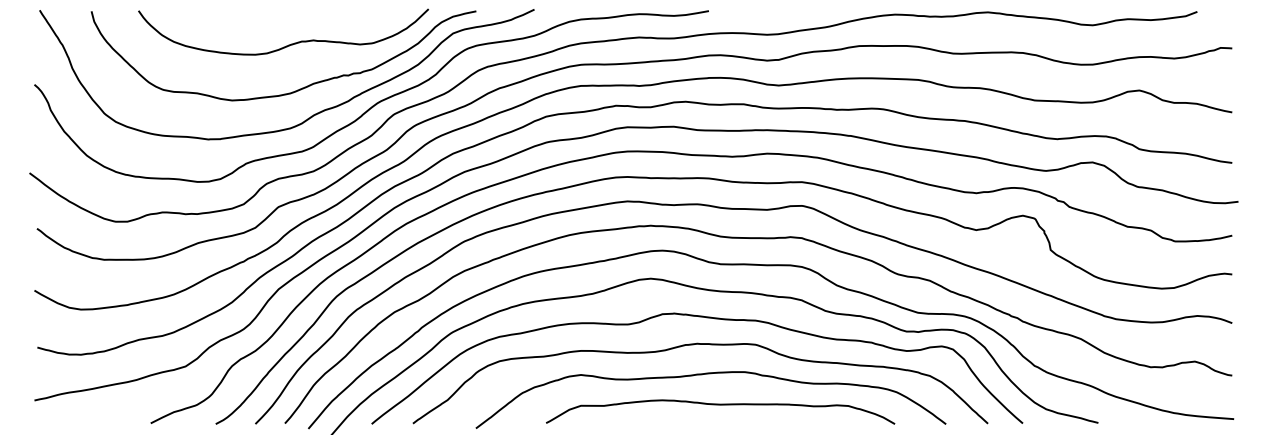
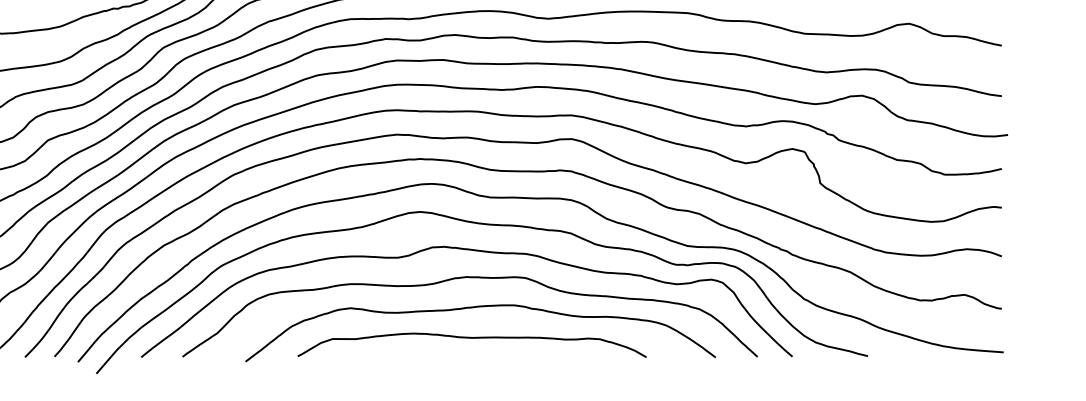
curve: (720, 405) -> (472, 338), moved

